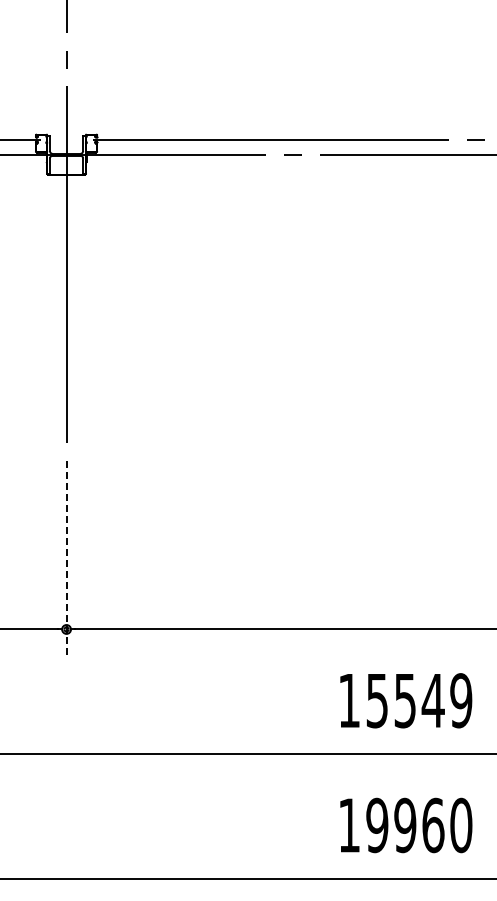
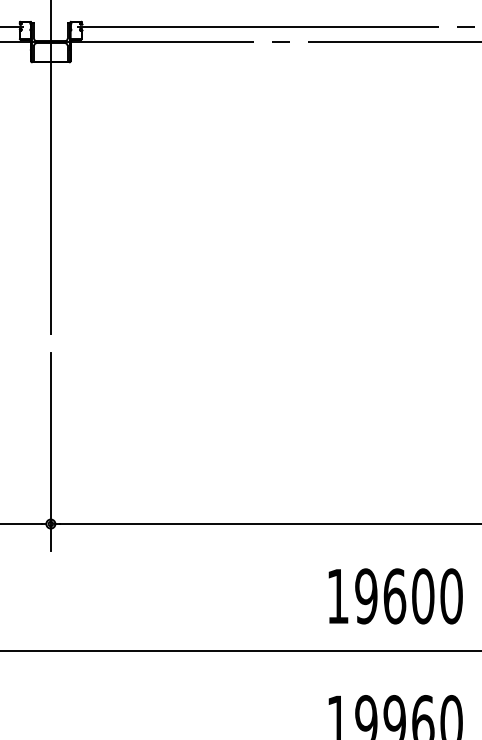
line: (66, 558) -> (50, 451), dashed -> solid
text: (419, 700) -> (409, 596), 15549 -> 19600

